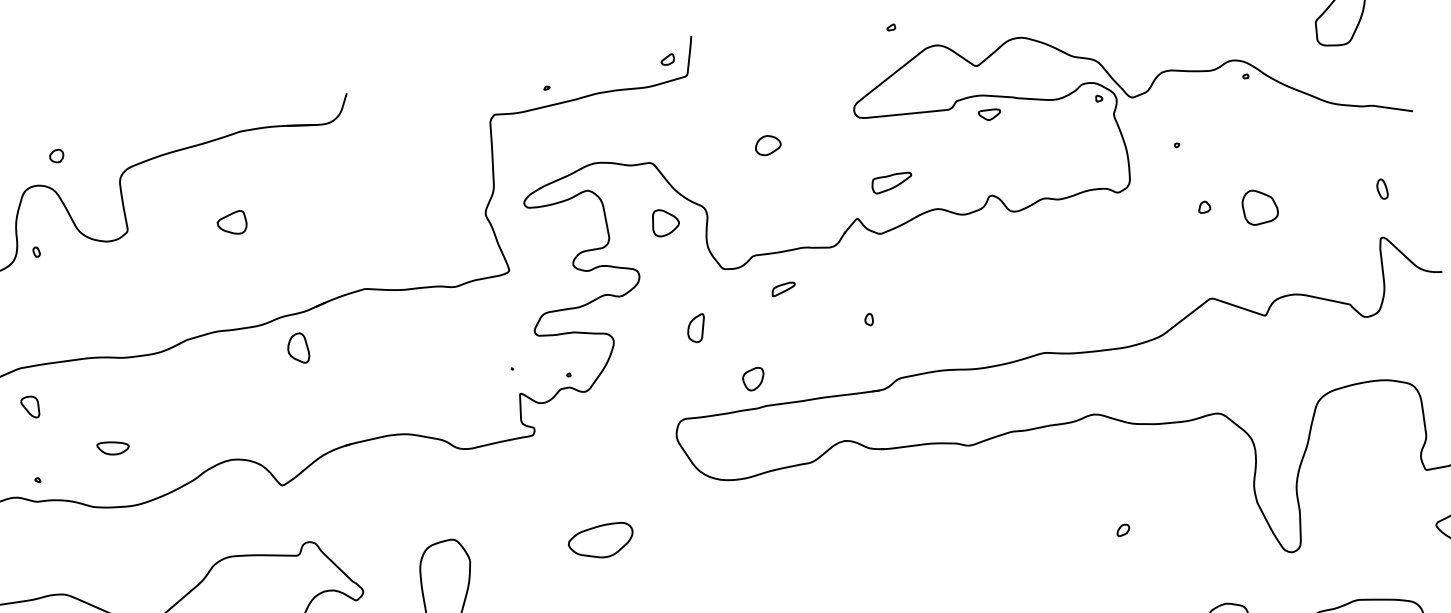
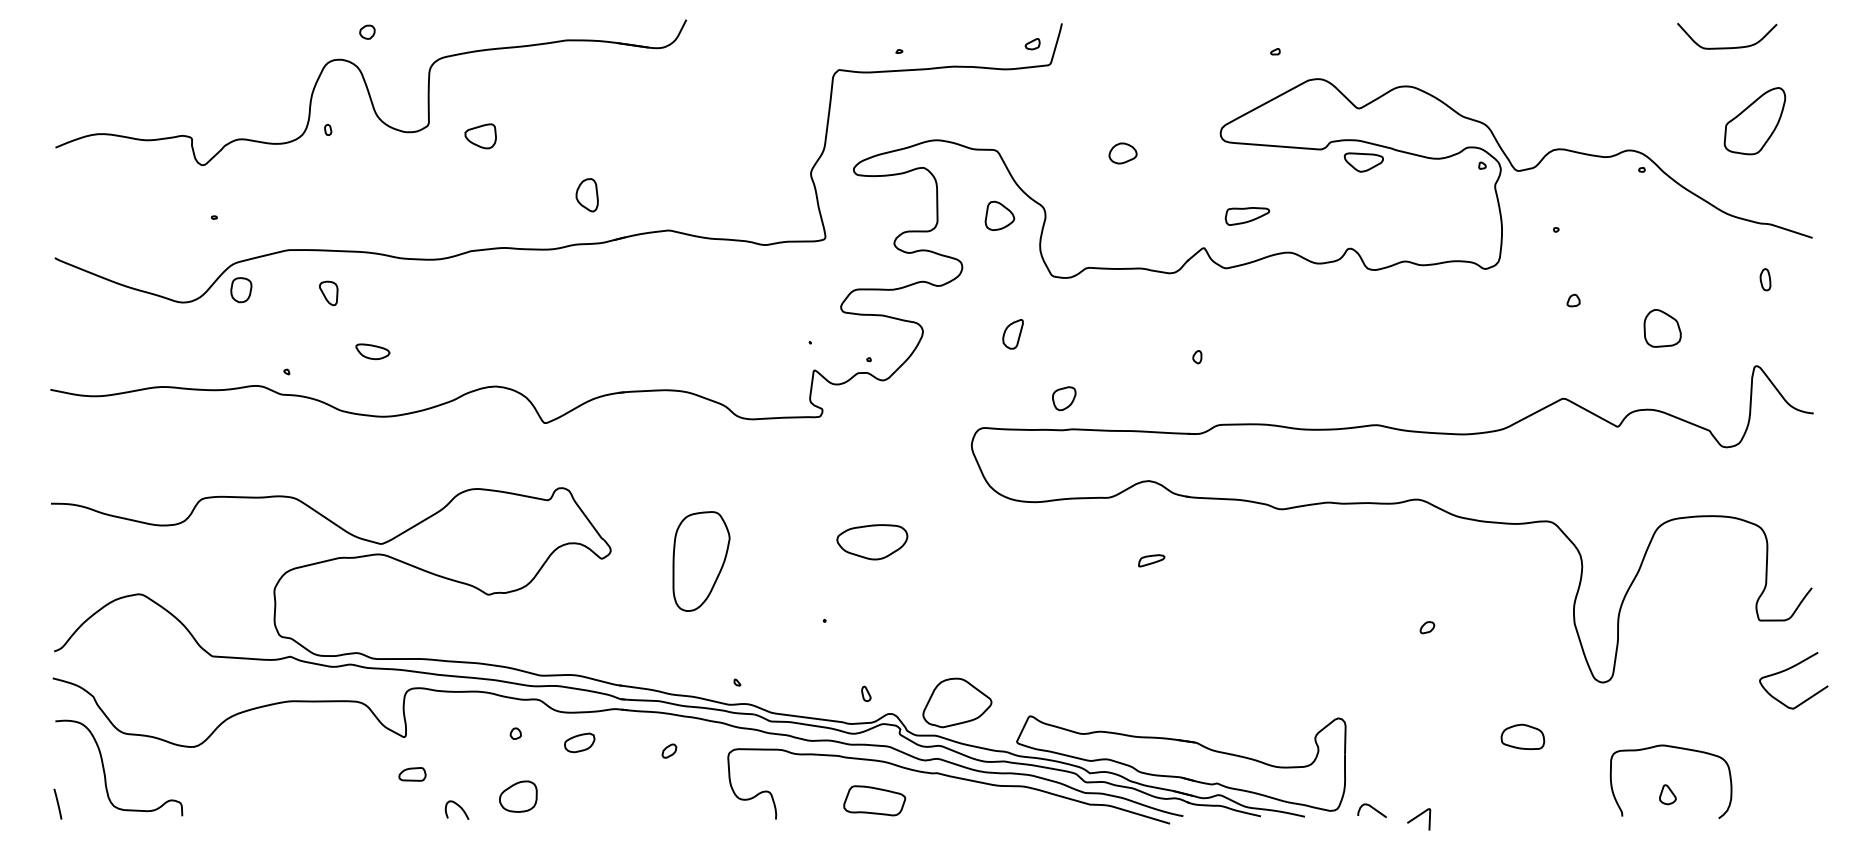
part: (989, 114) -> (1363, 162), size x1.67
part: (1382, 188) -> (1765, 279), moved
part: (1259, 206) -> (1662, 328), moved
part: (232, 223) -> (480, 136), moved
part: (783, 288) -> (1151, 560), moved
part: (297, 349) -> (586, 195), moved
part: (30, 407) -> (328, 293), moved

